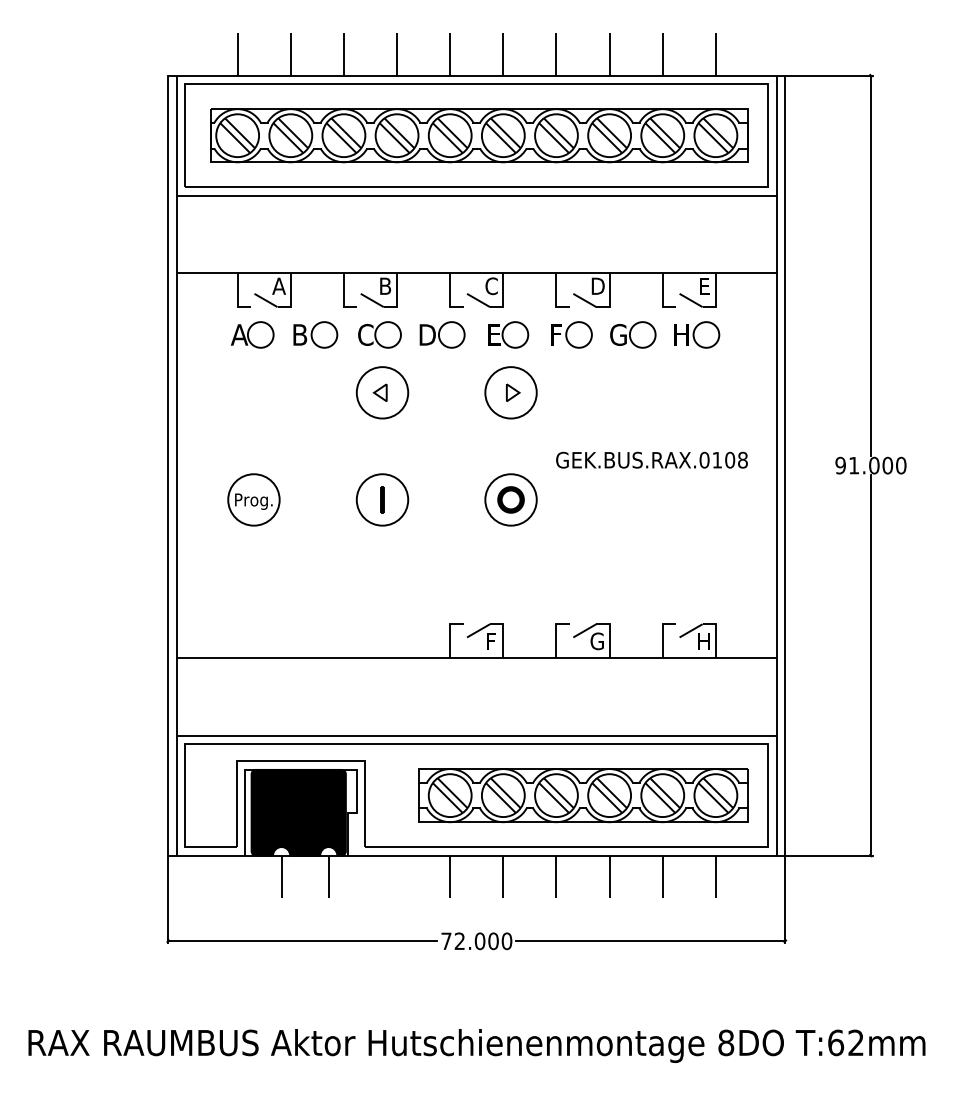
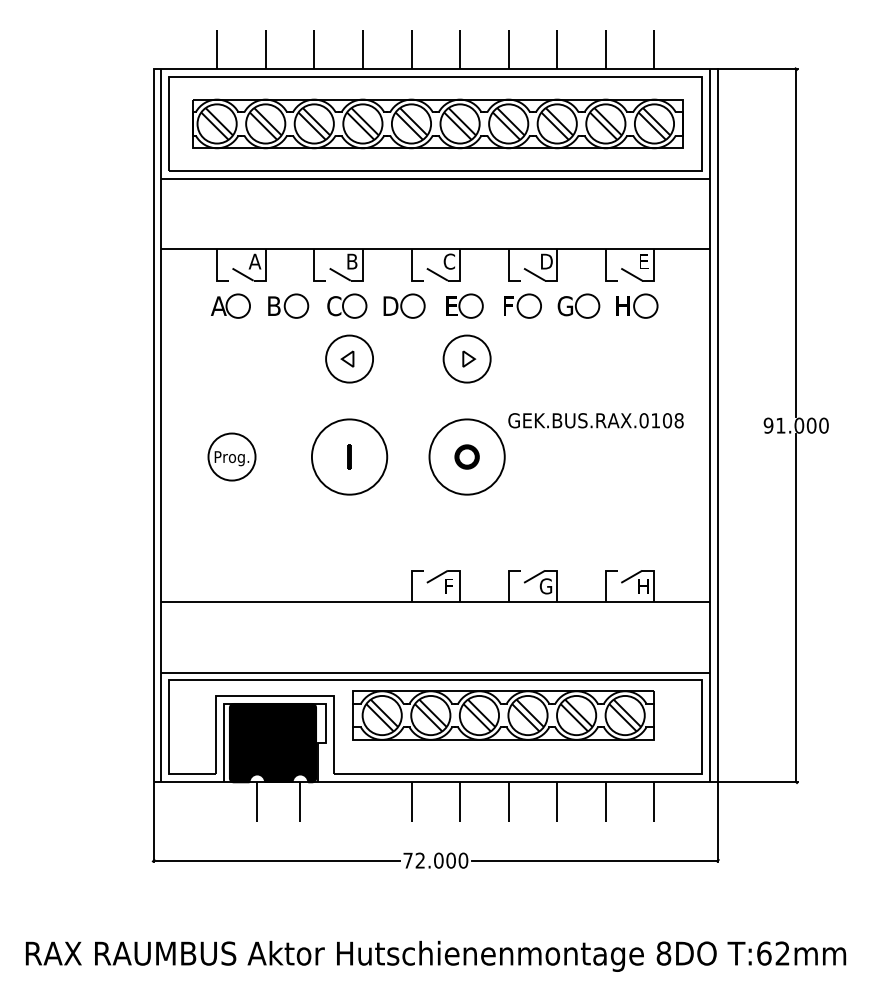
circle: (382, 499) -> (349, 456), size x1.6
circle: (510, 499) -> (466, 456), size x1.6
part: (583, 795) -> (504, 715), moved

